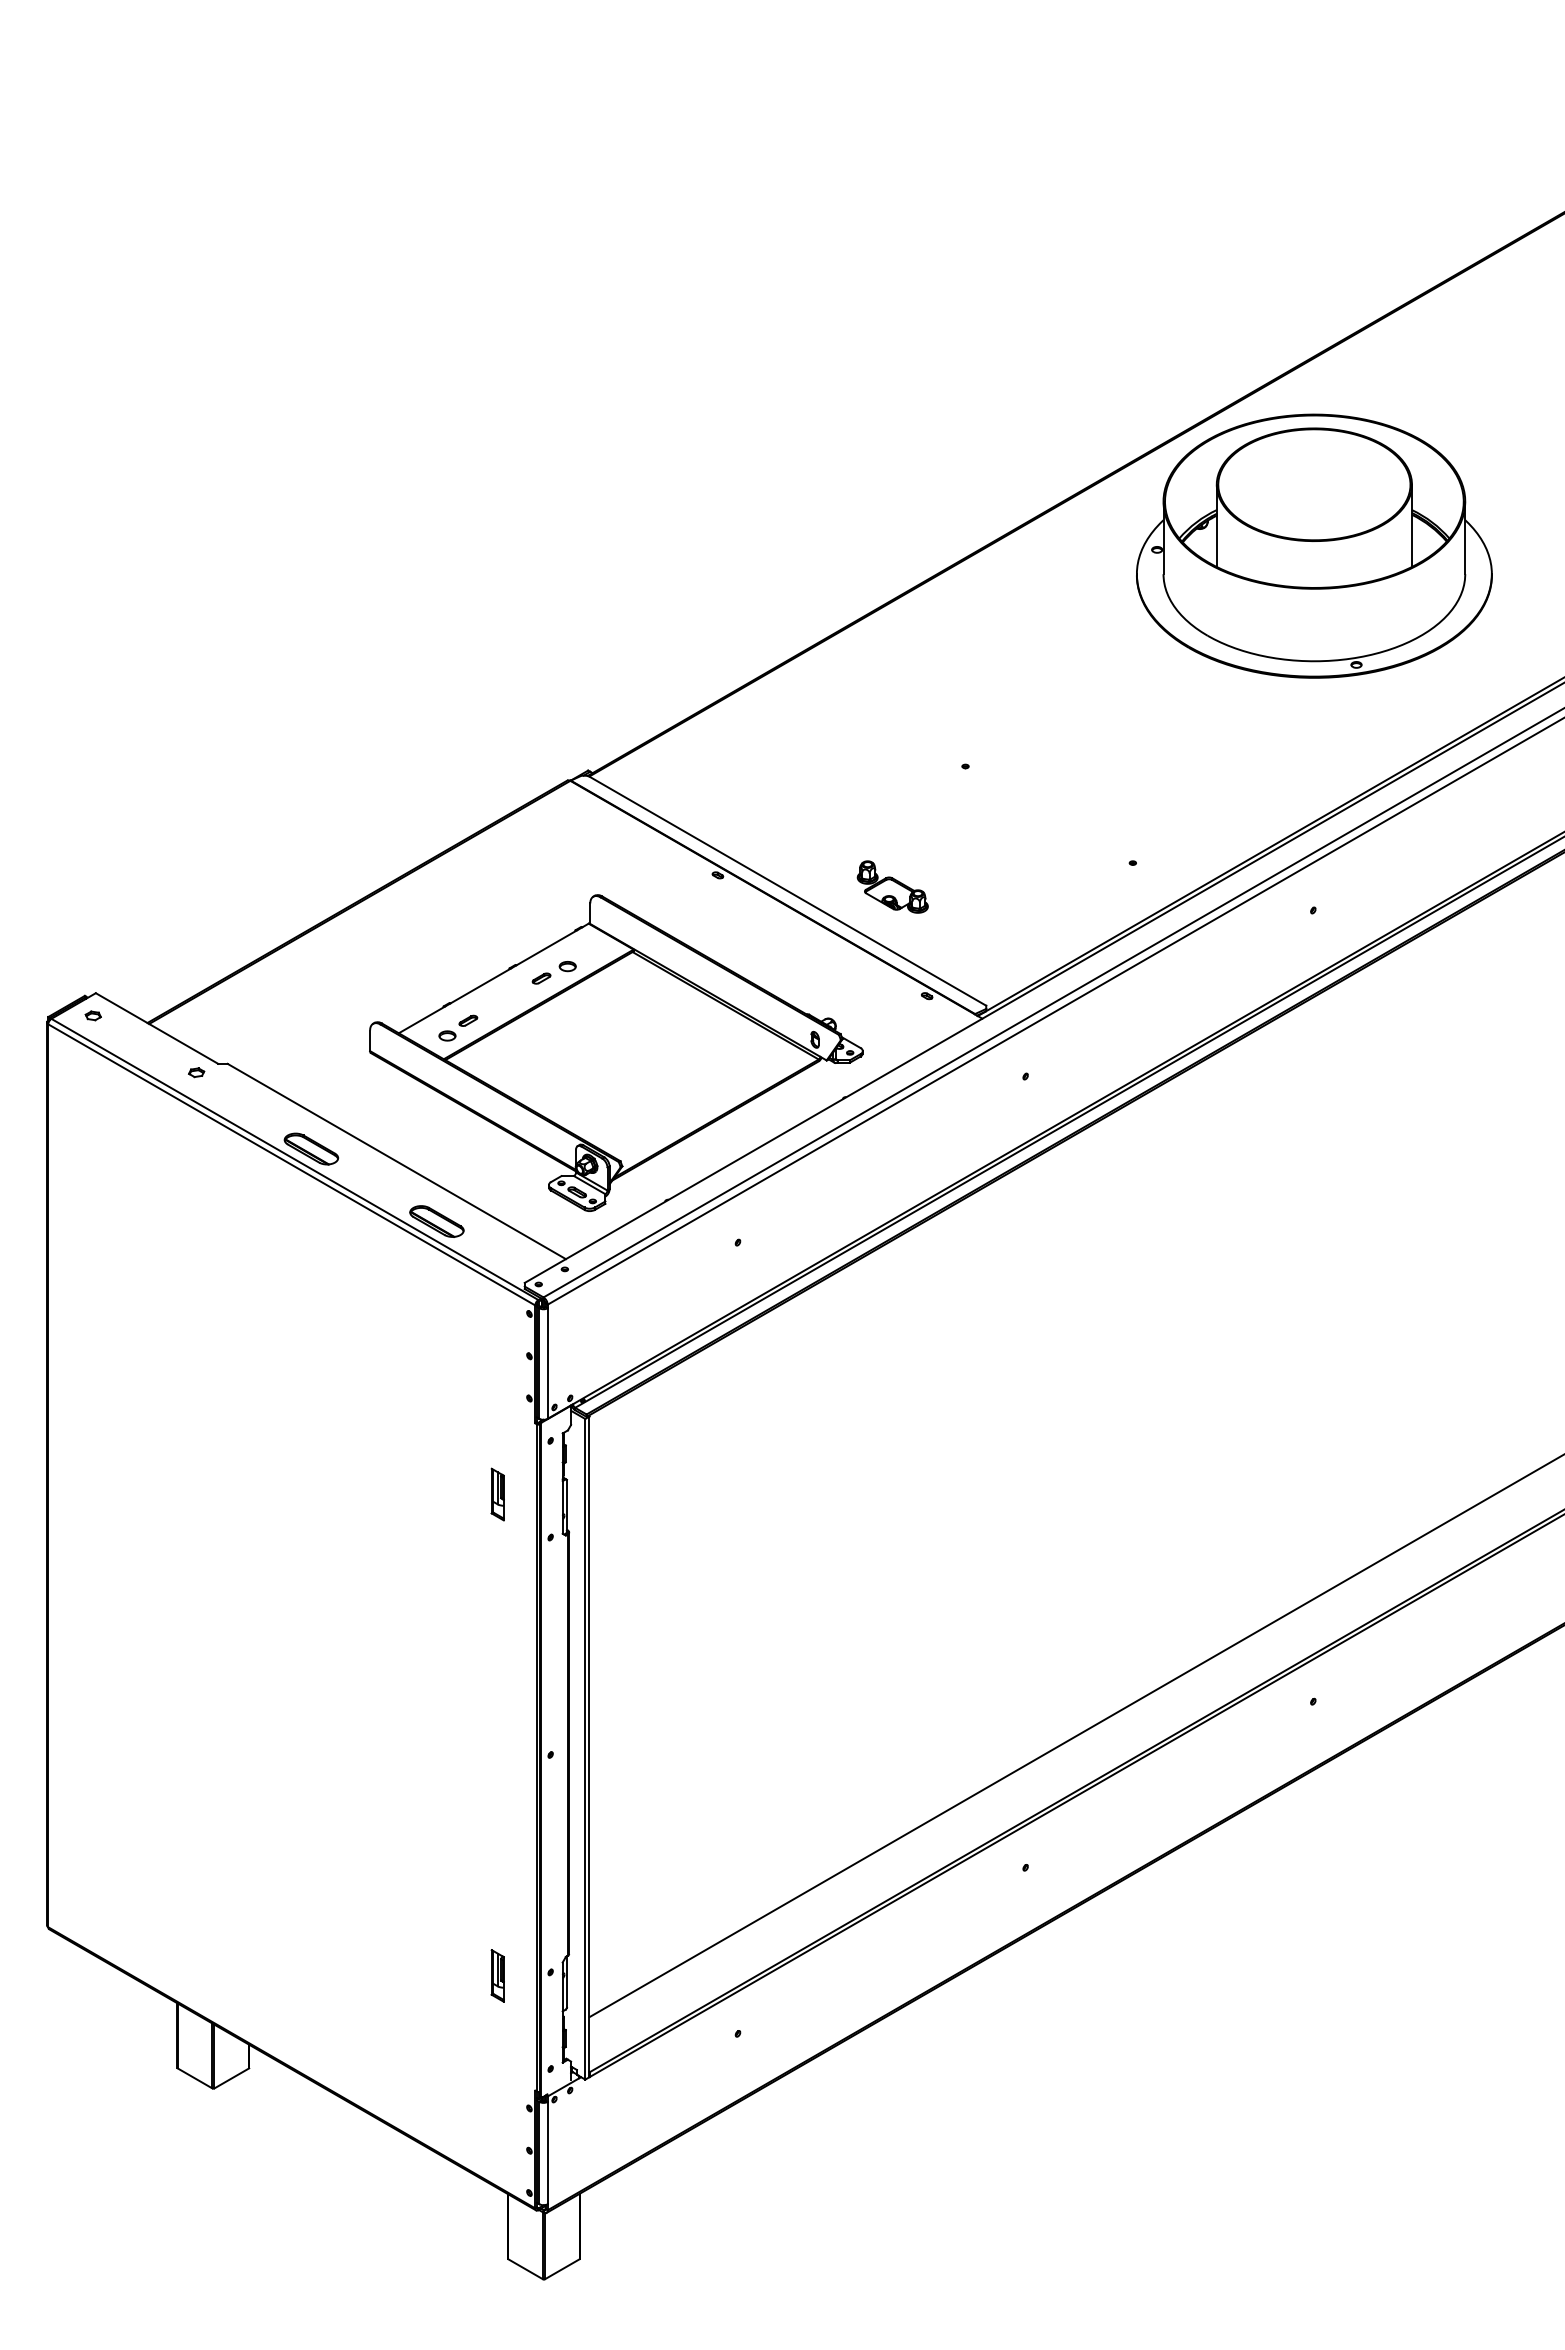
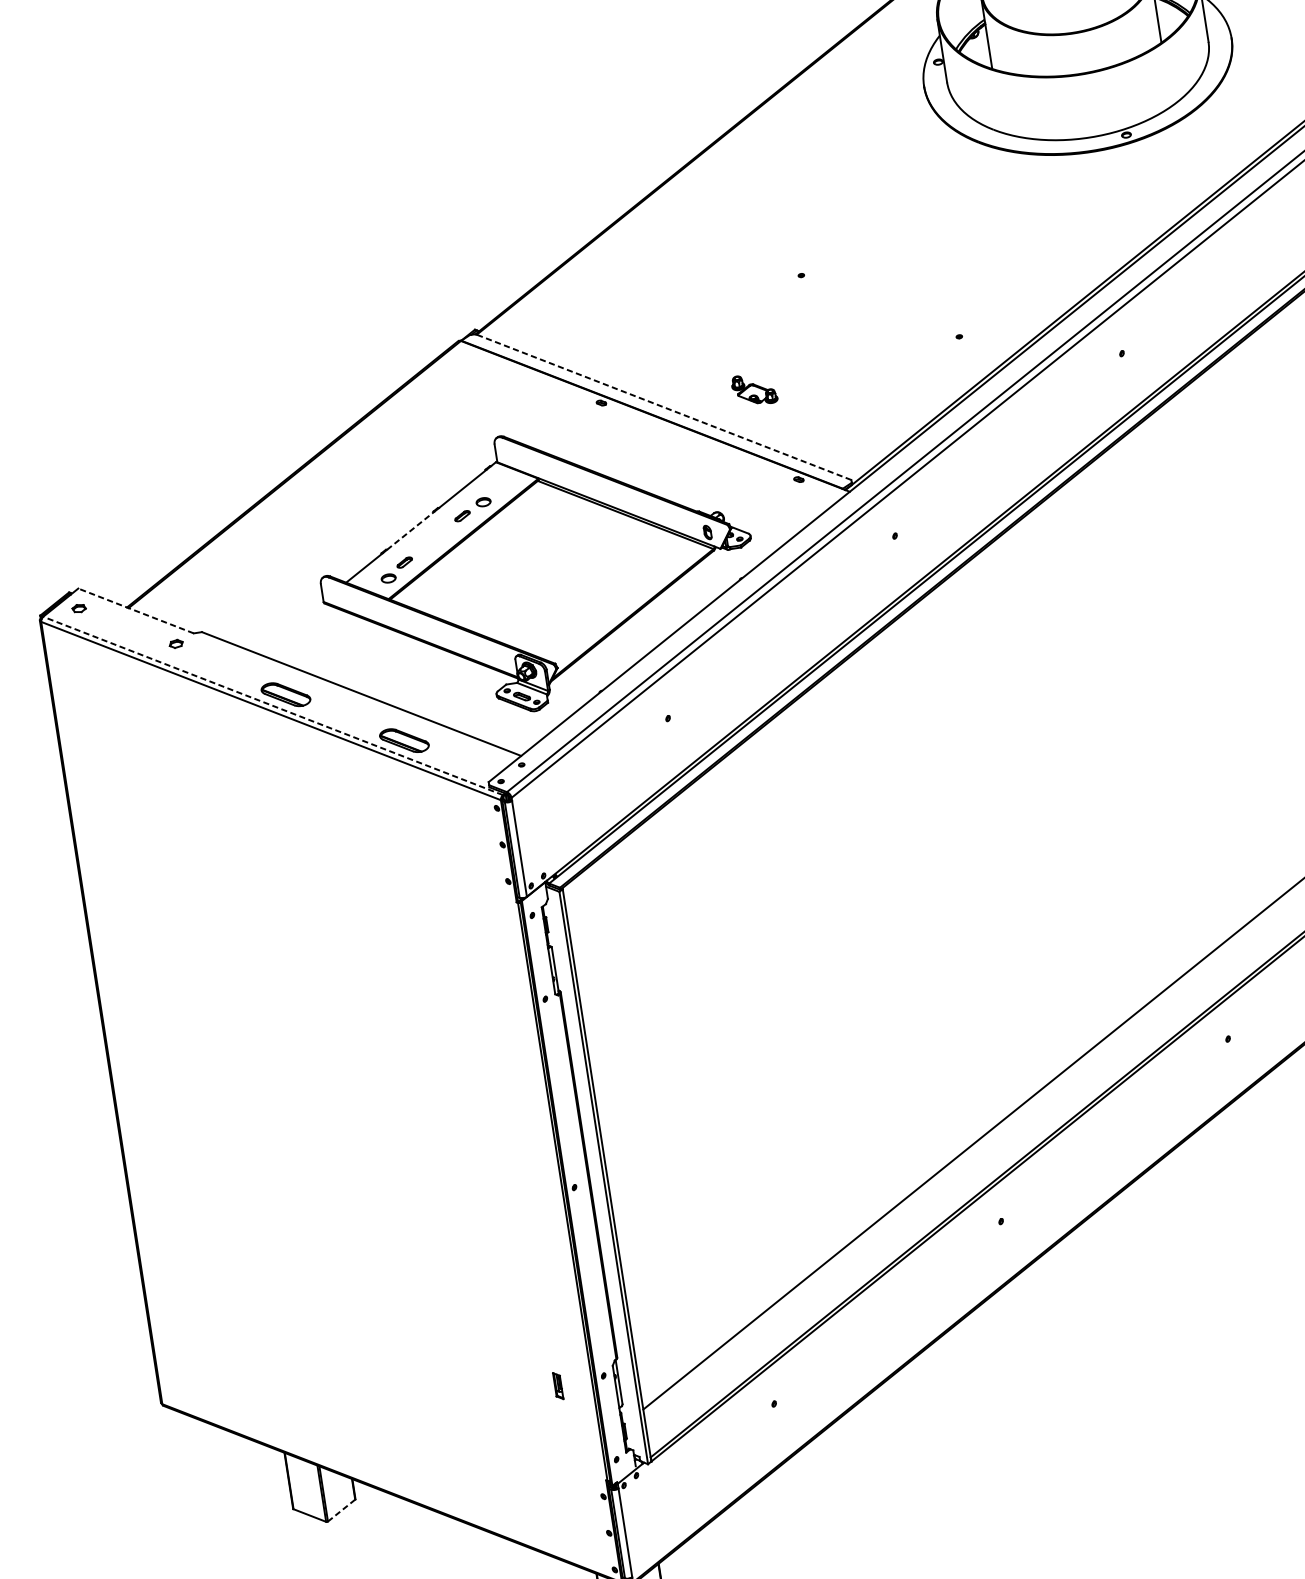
part: (892, 886) -> (754, 389), size x0.7
line: (787, 890) -> (663, 406), solid -> dashed
line: (481, 985) -> (411, 530), solid -> dashed
line: (157, 1028) -> (136, 610), solid -> dashed
line: (294, 1159) -> (272, 706), solid -> dashed
part: (497, 1494) -> (493, 969), removed
part: (497, 1975) -> (558, 1385), size x0.6
line: (231, 2078) -> (341, 1510), solid -> dashed

